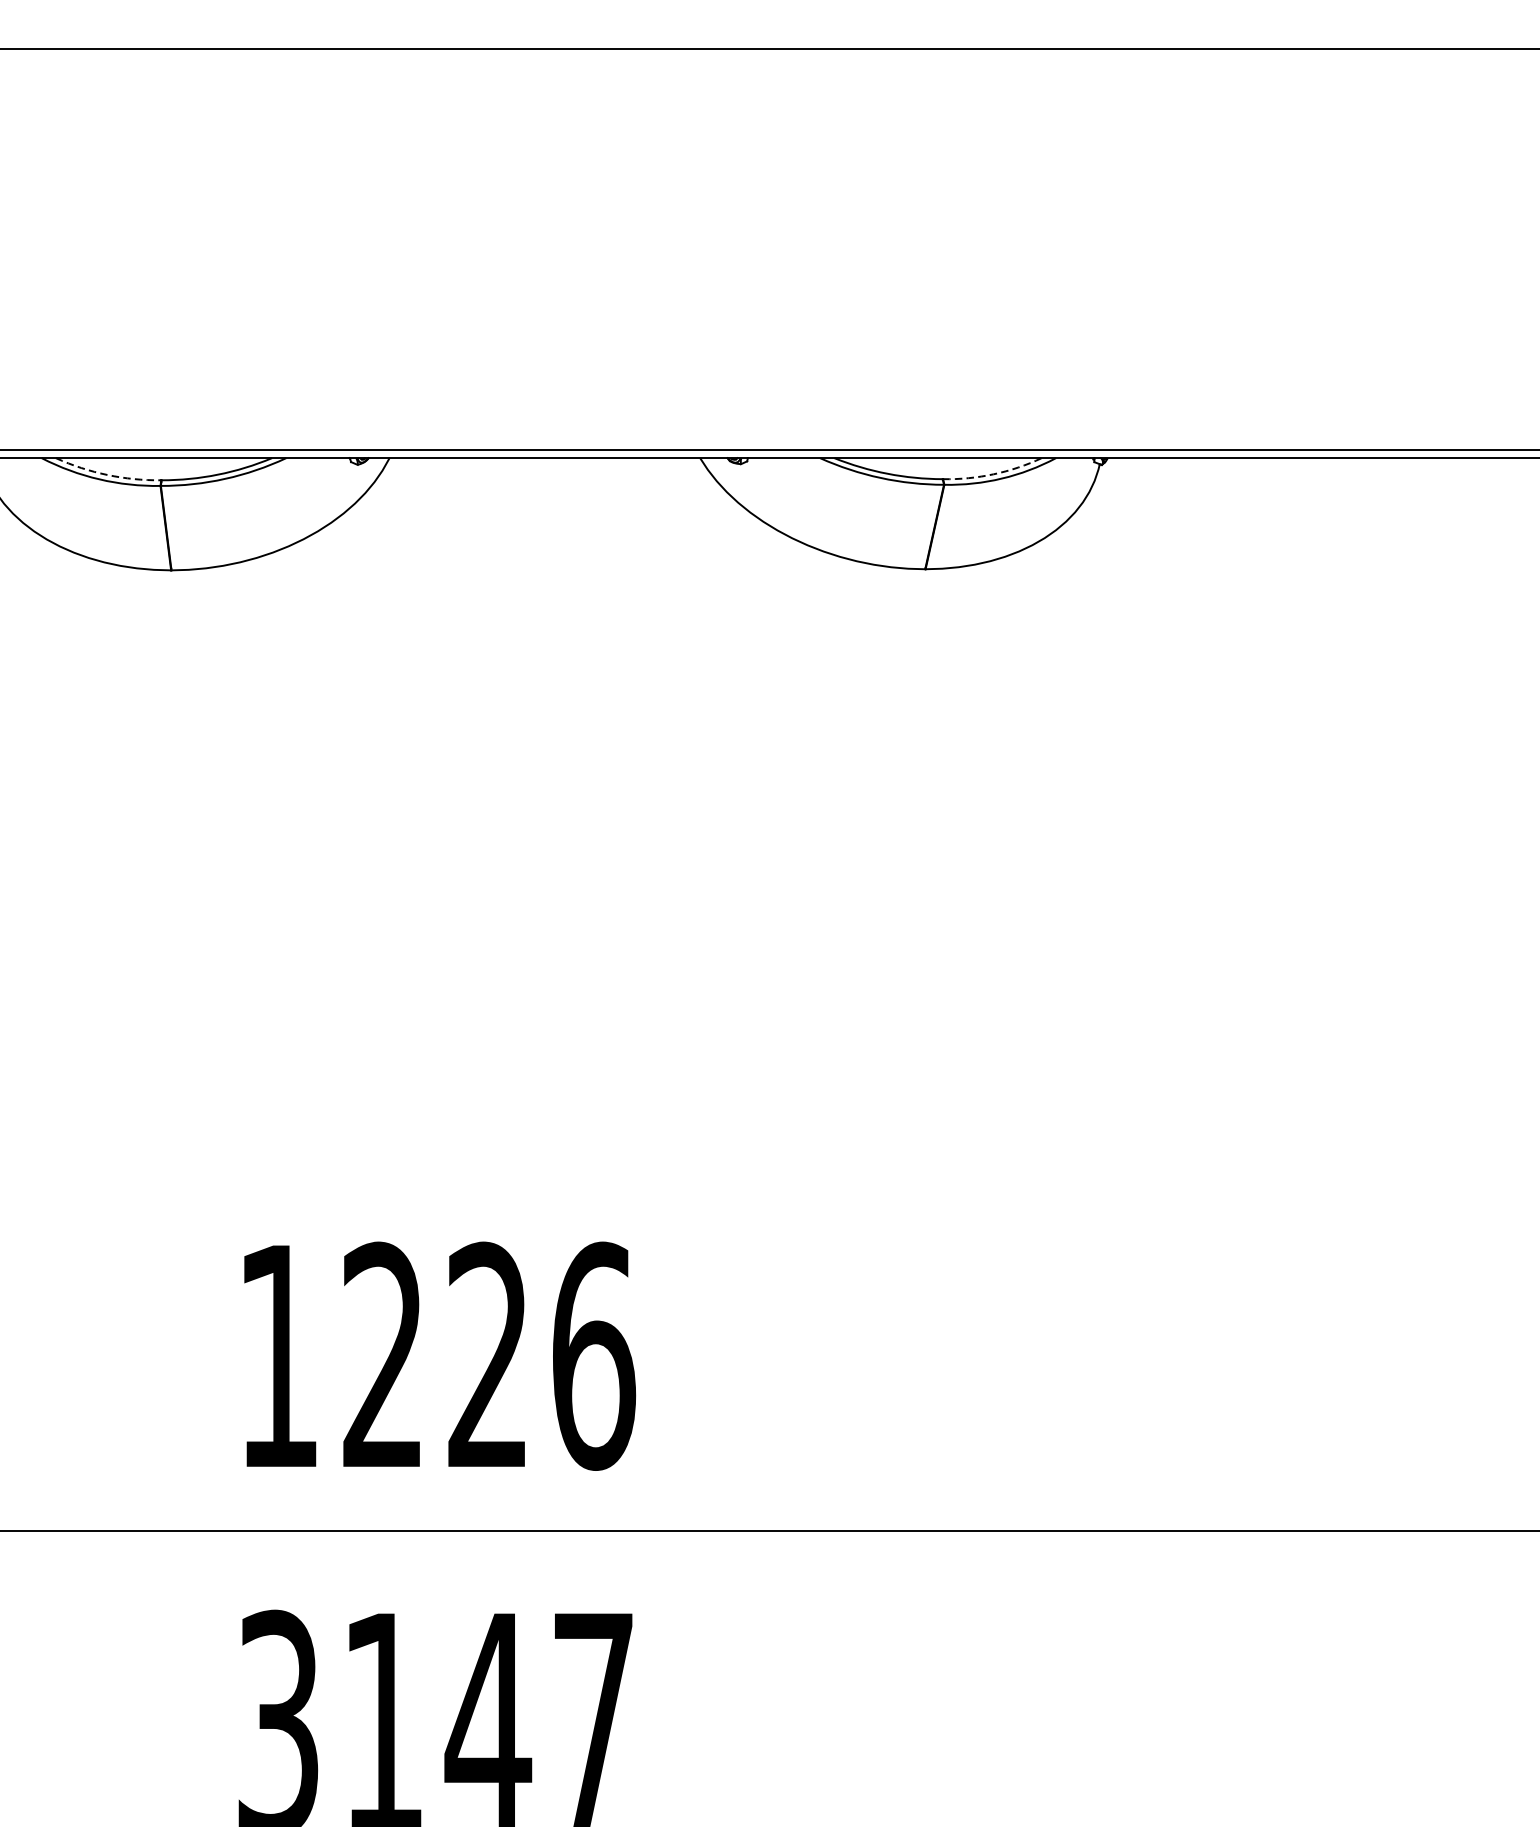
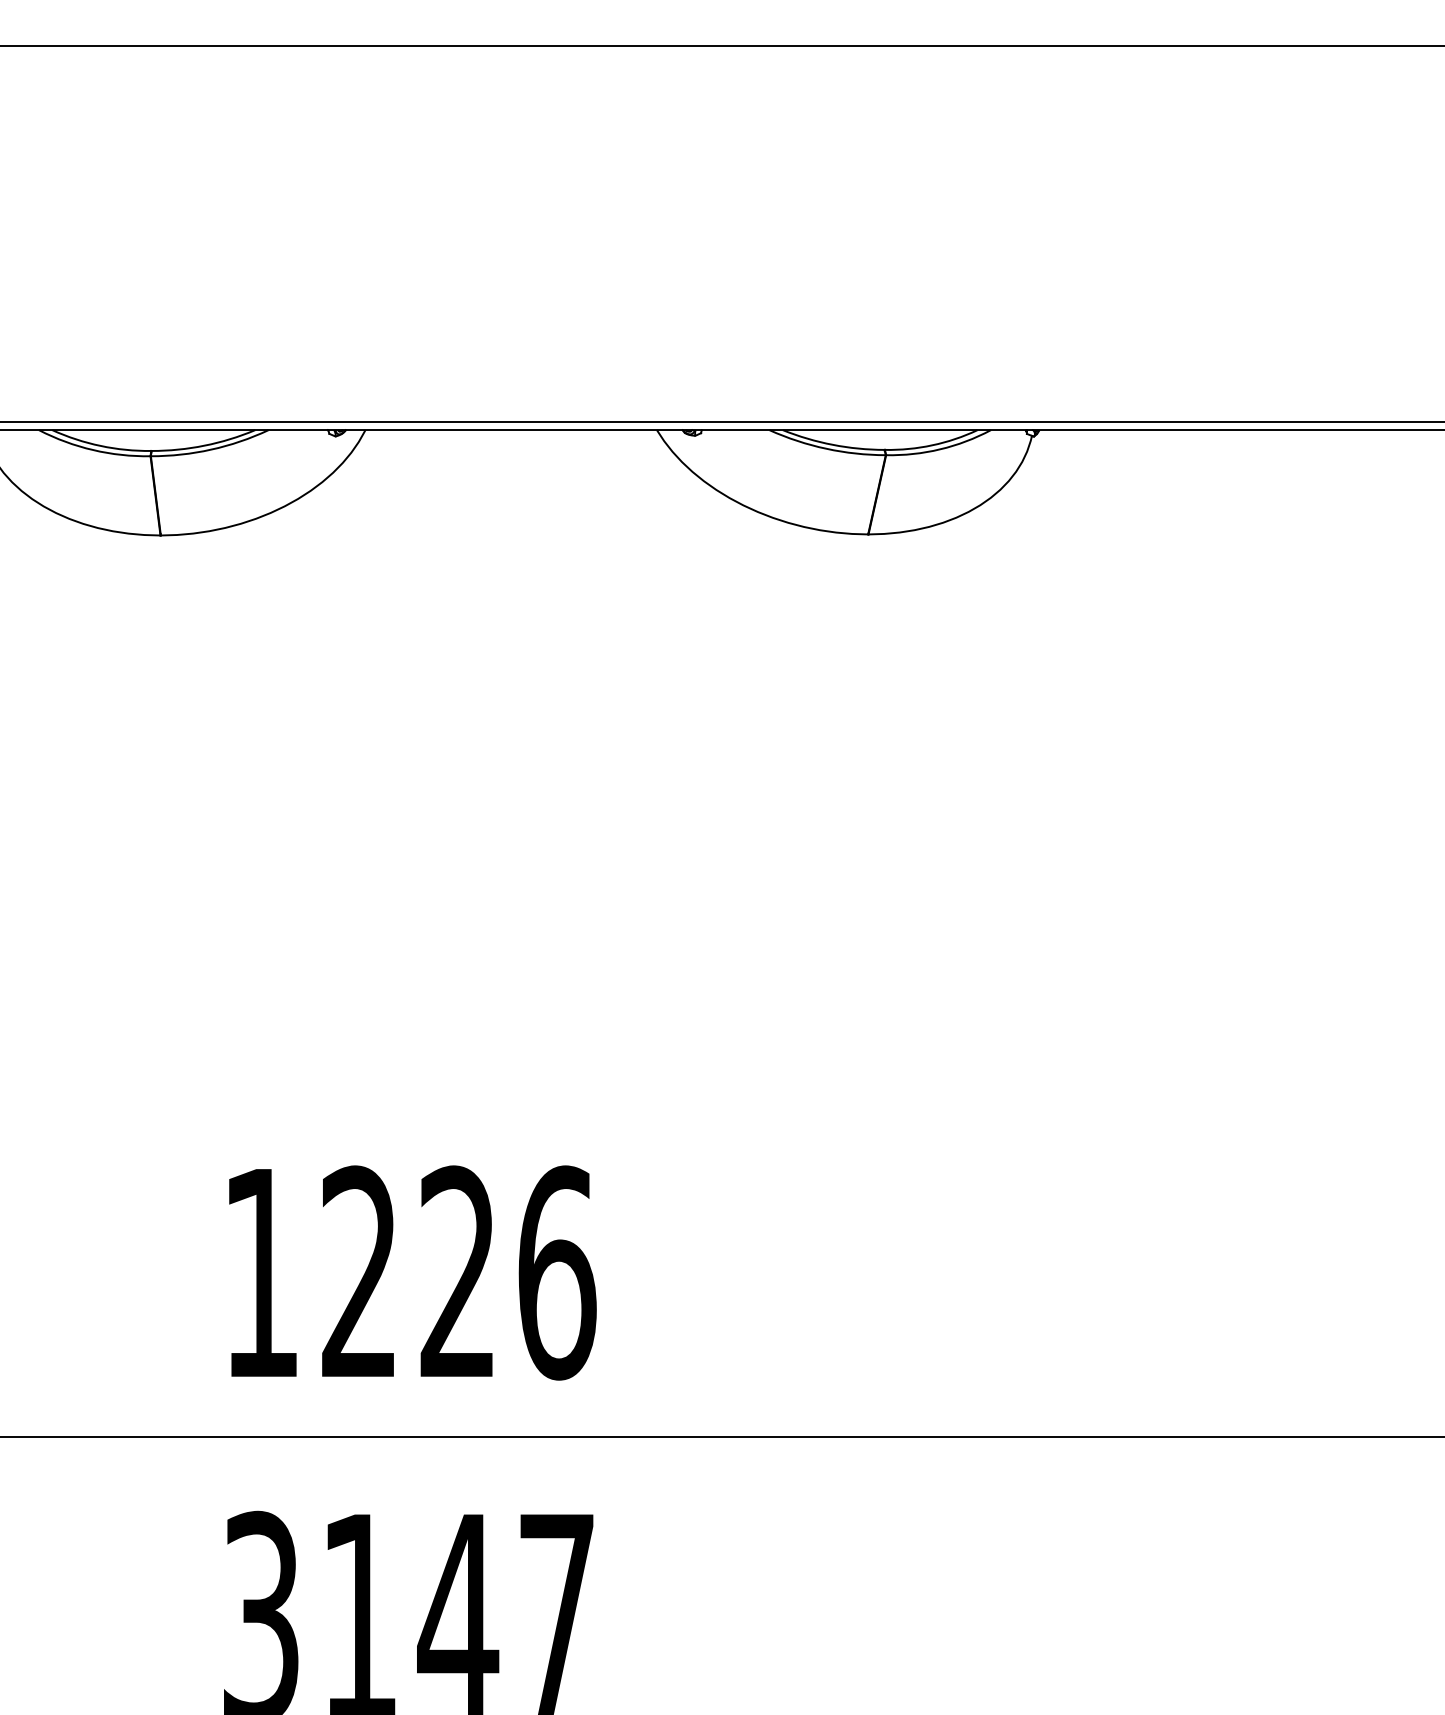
arc: (107, 474) -> (100, 445), dashed -> solid
arc: (993, 474) -> (932, 445), dashed -> solid

